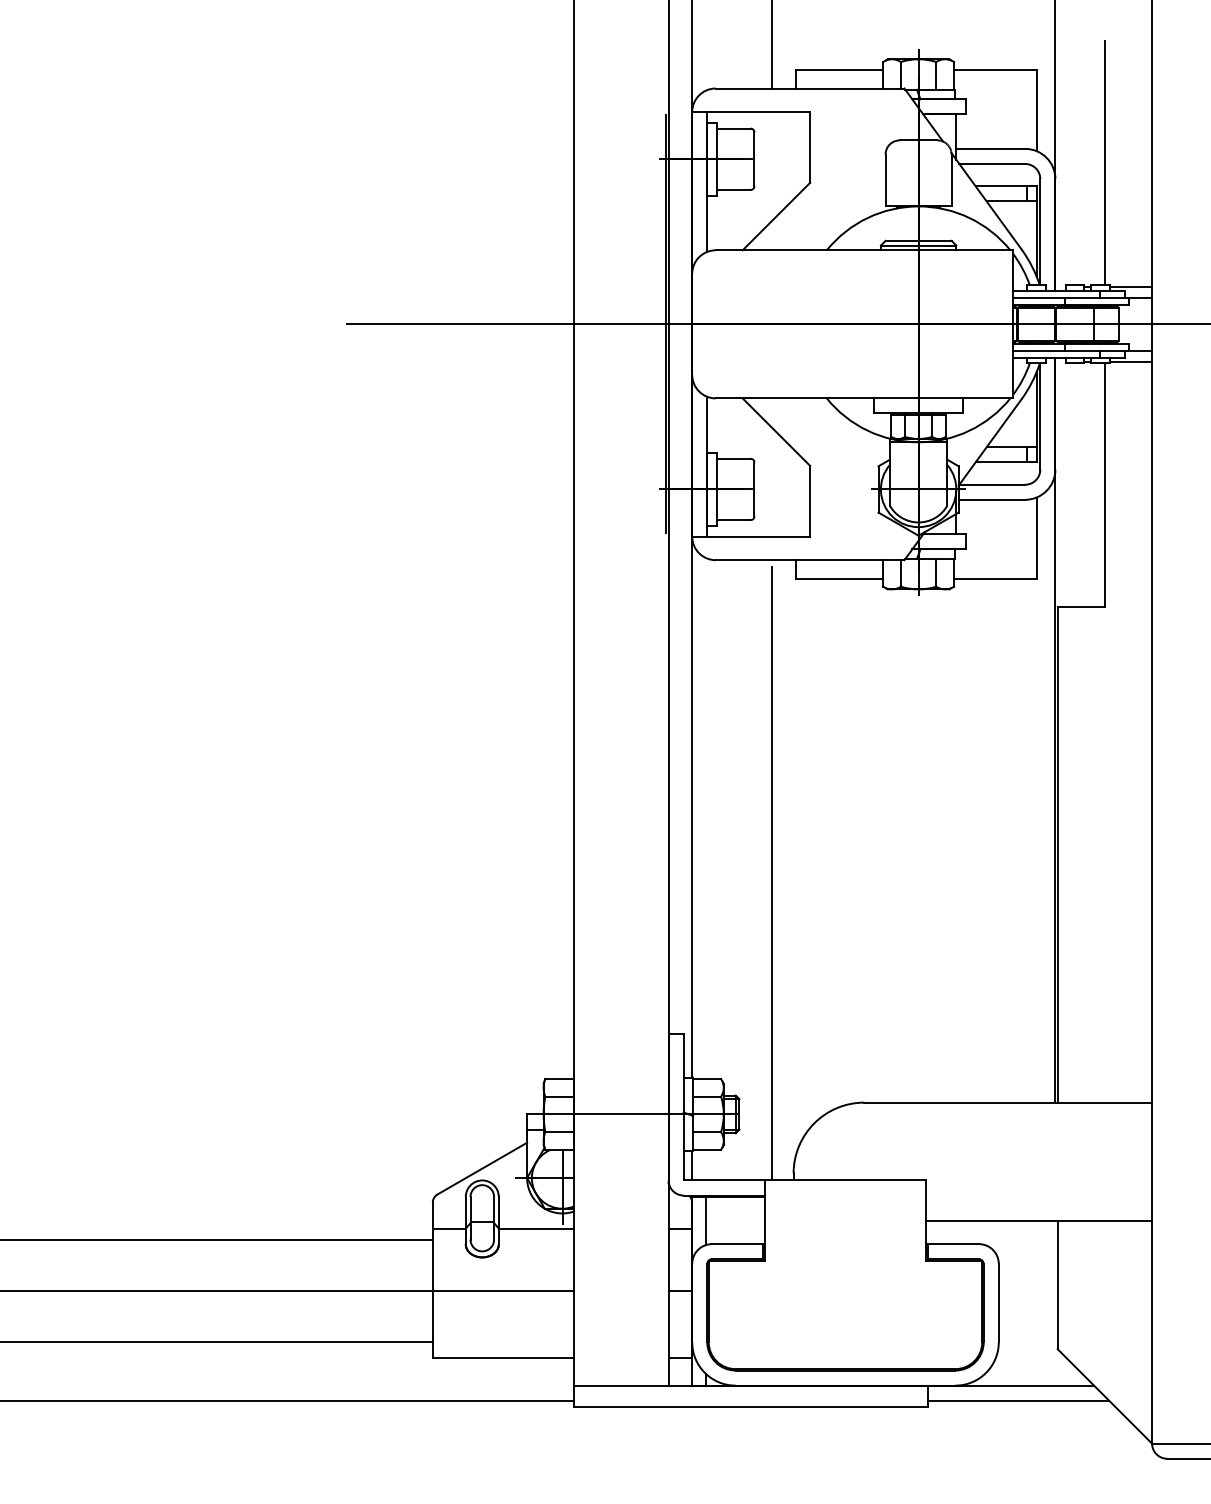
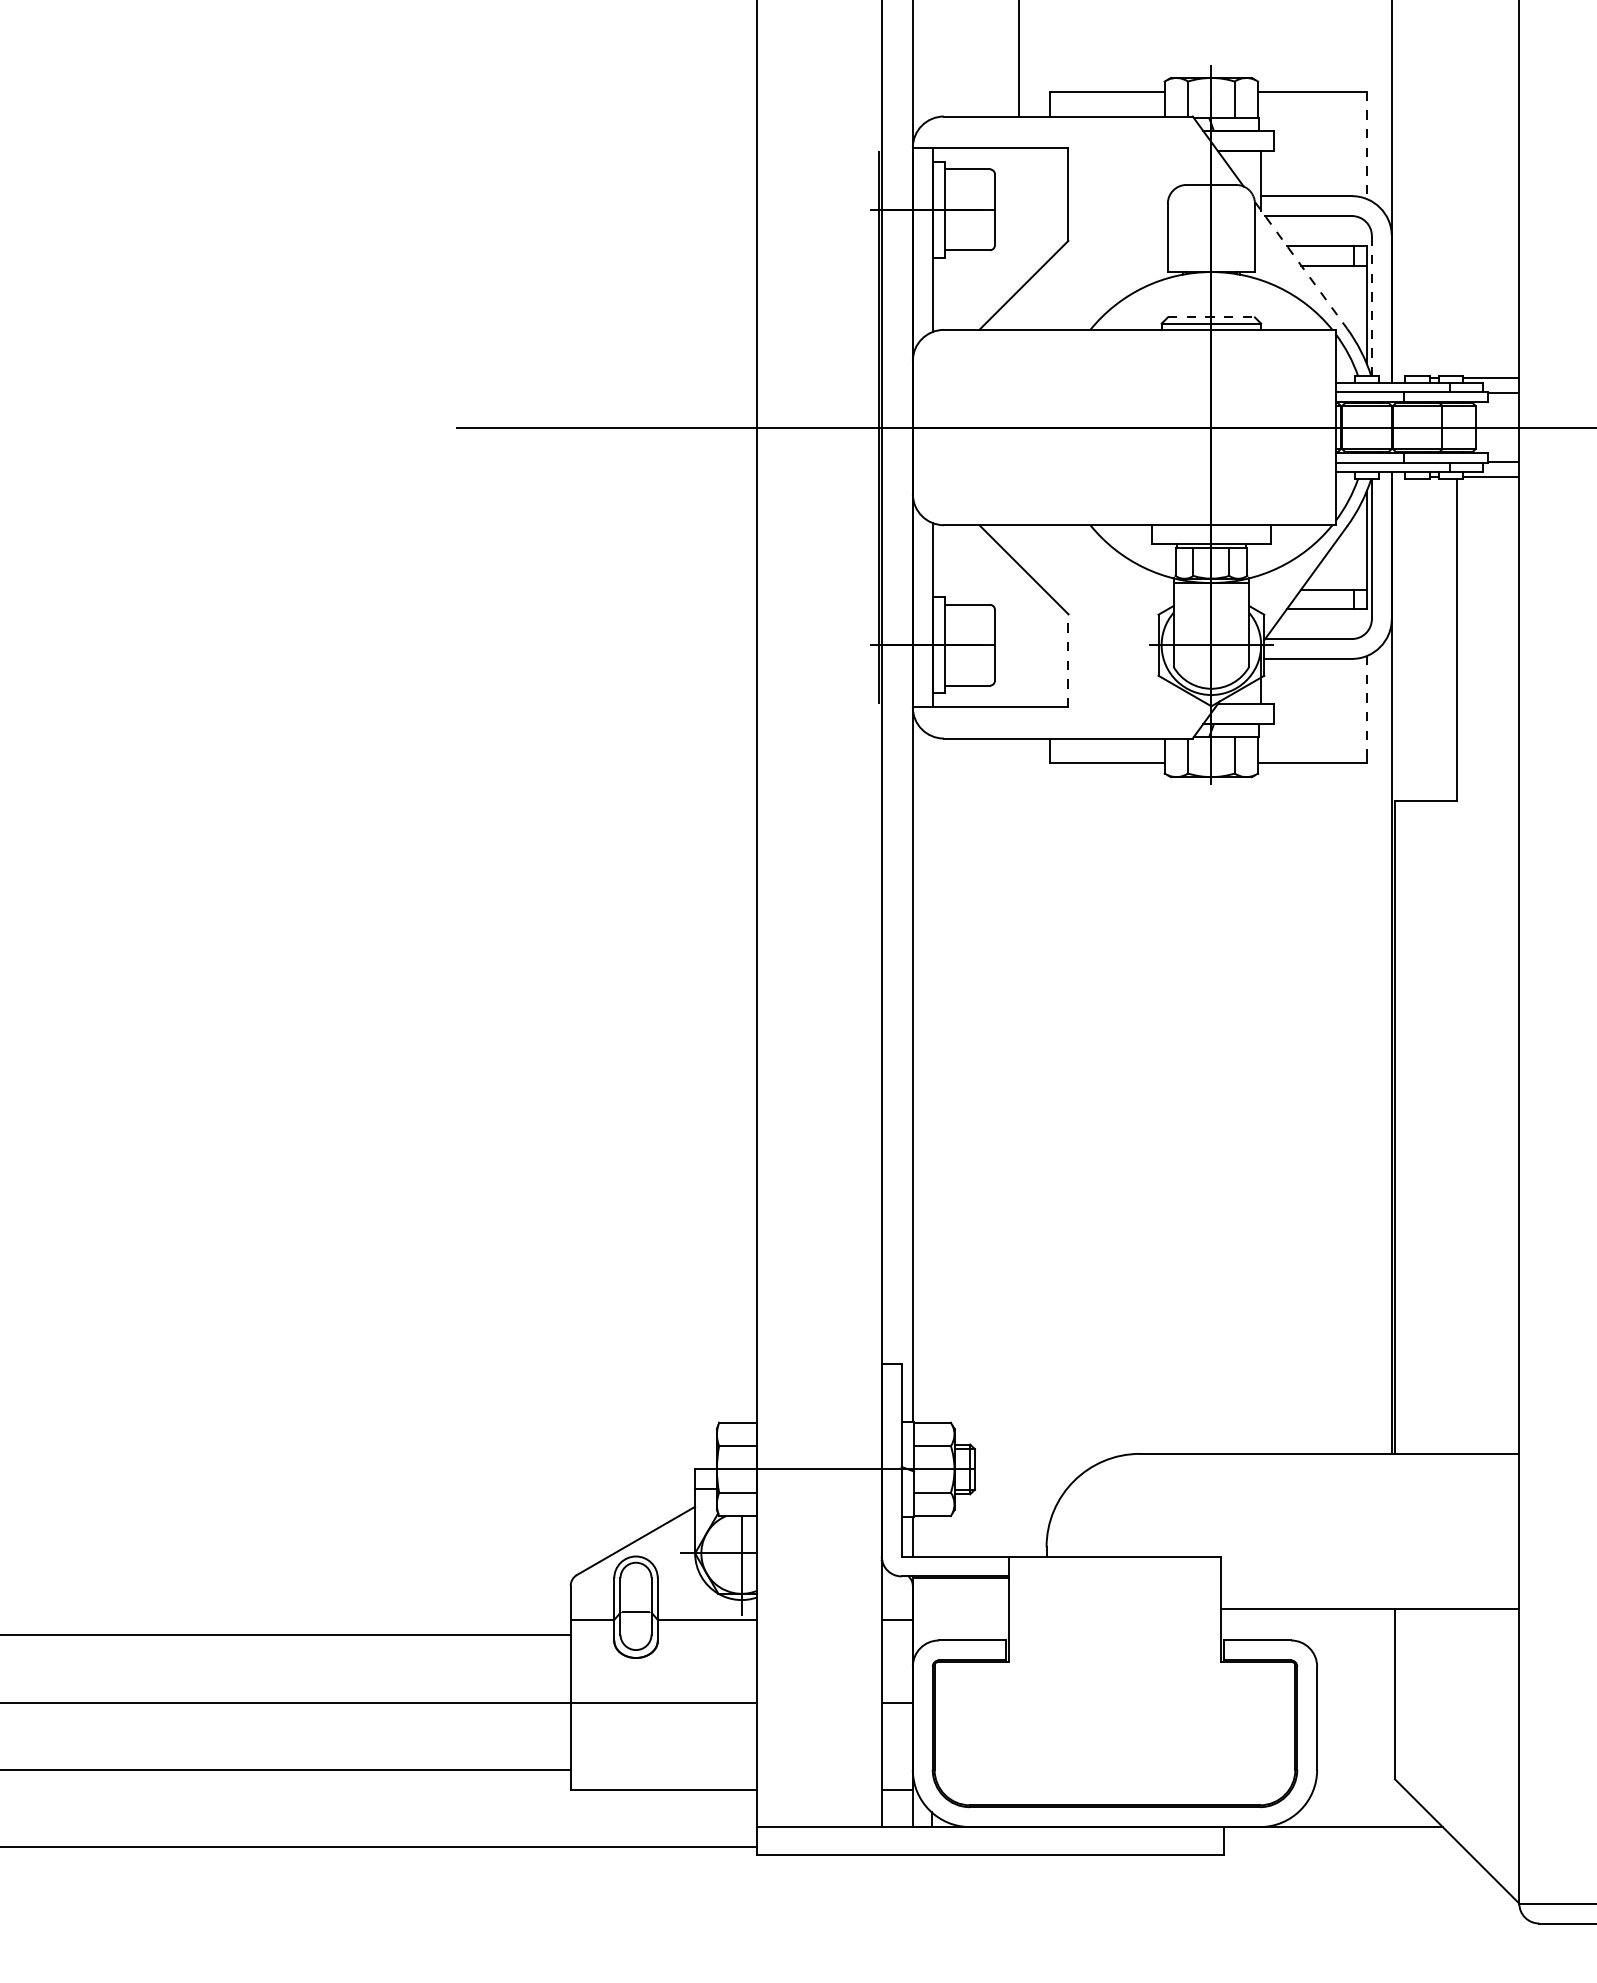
line: (1036, 110) -> (1366, 145), solid -> dashed
line: (1105, 163) -> (1457, 215), removed
line: (986, 201) -> (1301, 265), solid -> dashed
line: (1040, 231) -> (1371, 305), solid -> dashed
line: (918, 240) -> (1211, 317), solid -> dashed
line: (810, 501) -> (1068, 660), solid -> dashed
line: (1036, 538) -> (1366, 709), solid -> dashed
line: (772, 873) -> (1018, 1151), removed
line: (706, 1220) -> (931, 1609), removed
line: (1018, 1401) -> (1342, 1847), removed

